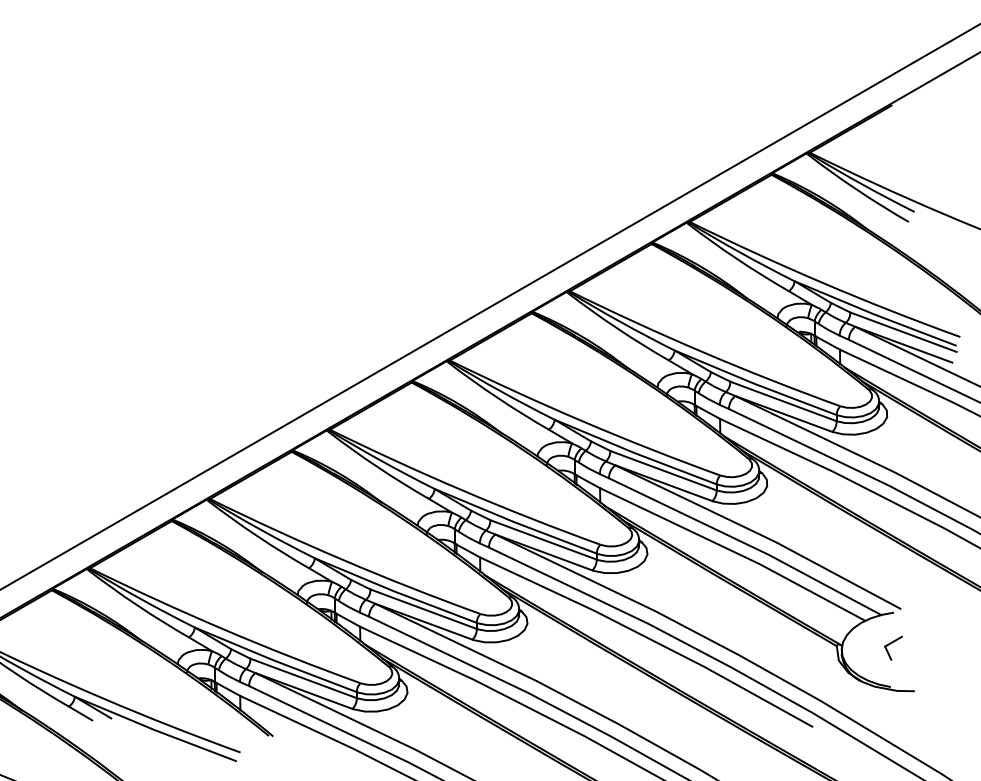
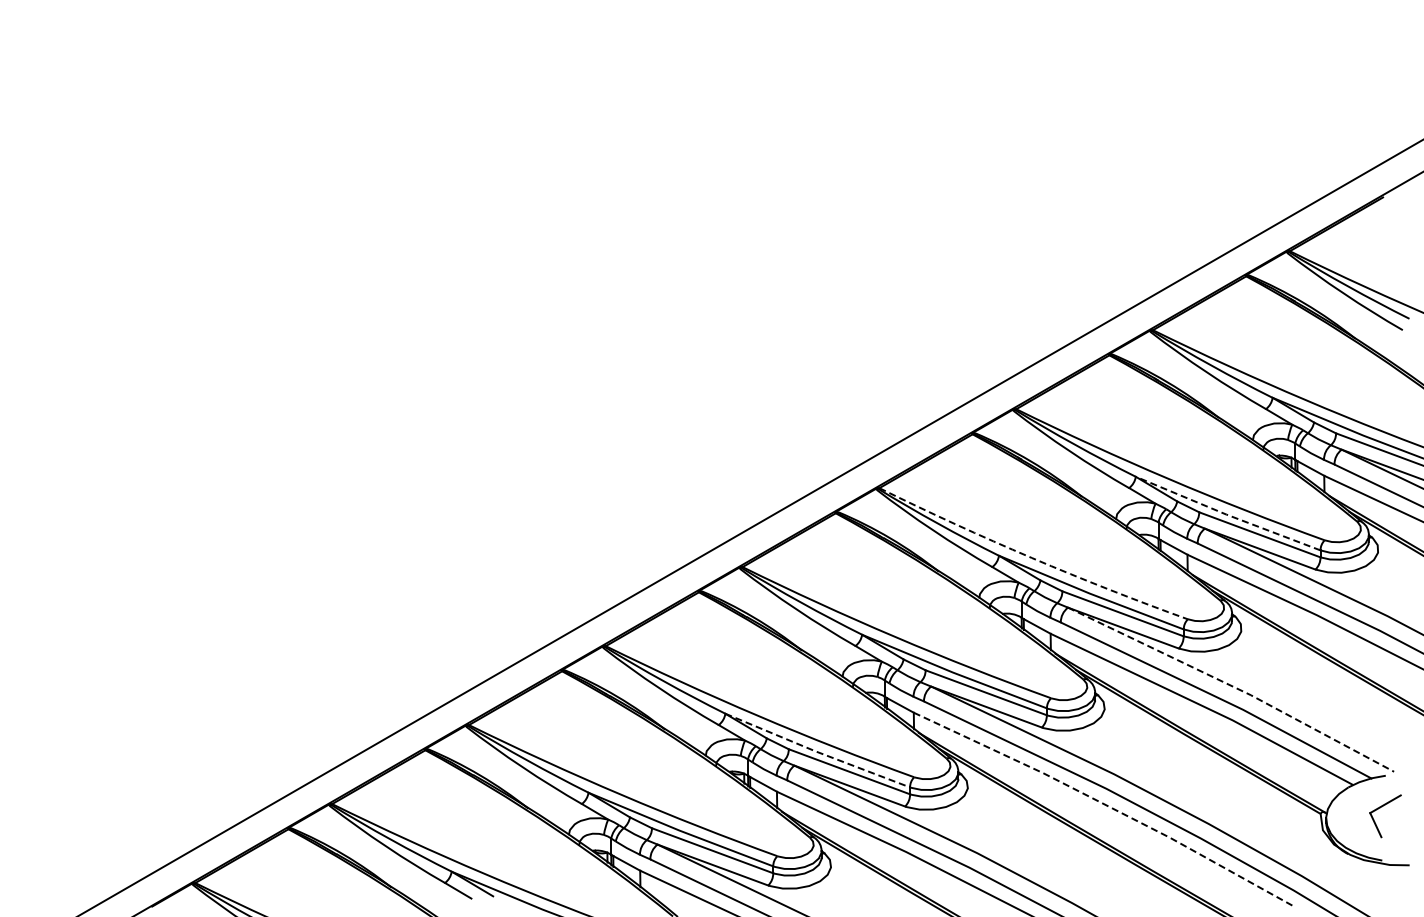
line: (754, 383) -> (1226, 514), solid -> dashed
arc: (583, 422) -> (1031, 558), solid -> dashed
line: (760, 535) -> (1233, 687), solid -> dashed
line: (394, 591) -> (816, 751), solid -> dashed
line: (649, 638) -> (1106, 805), solid -> dashed
part: (892, 648) -> (1384, 816), size x1.6

